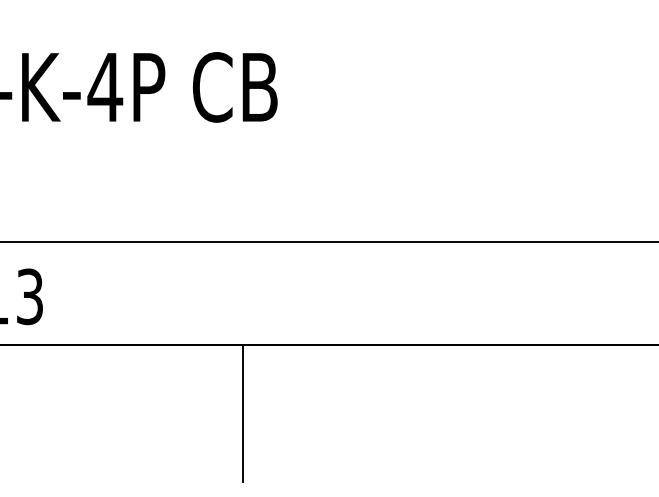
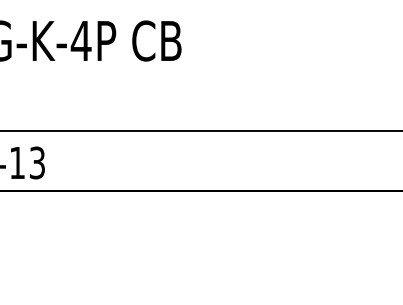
line: (243, 412) -> (161, 230), removed

